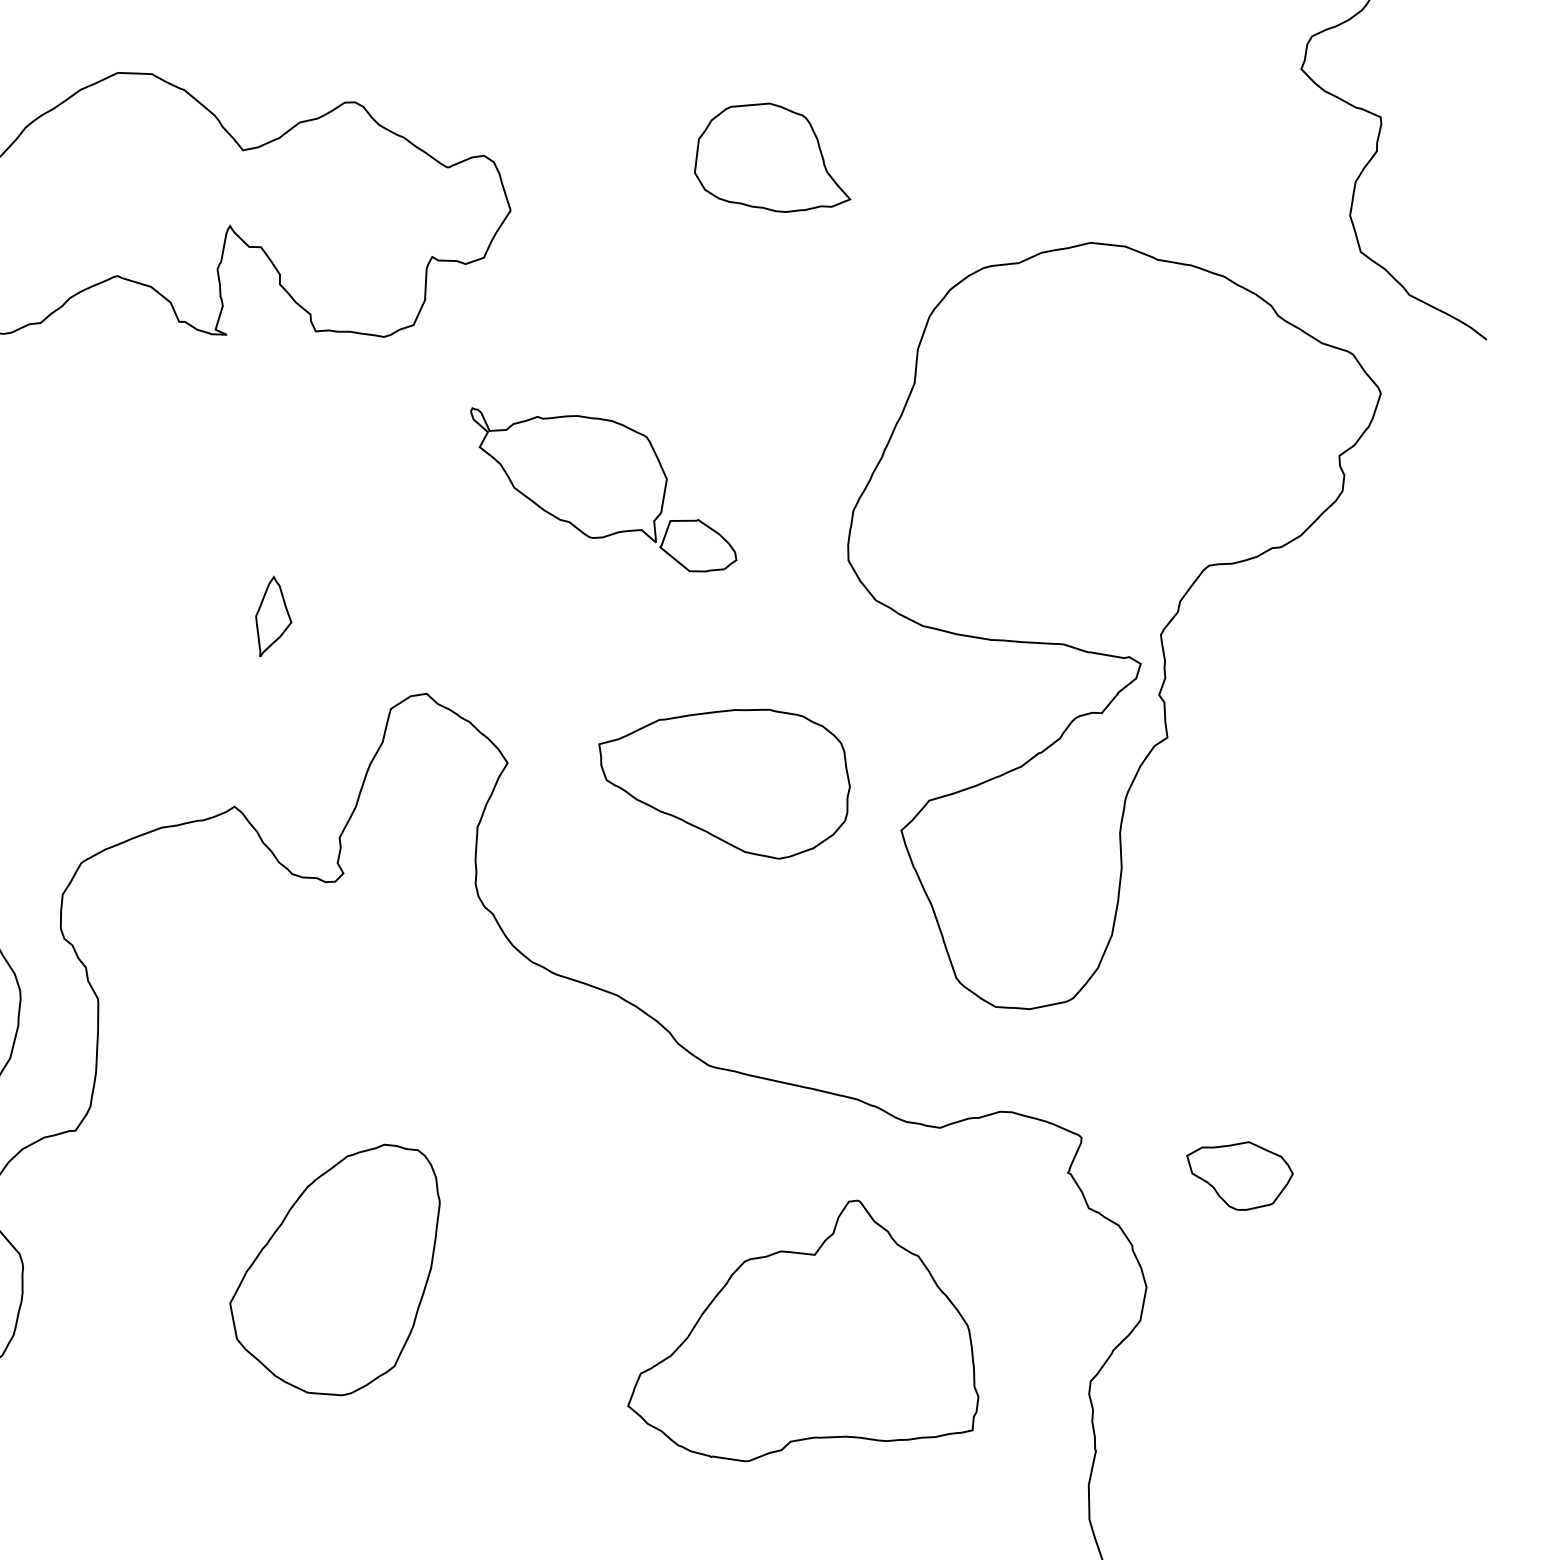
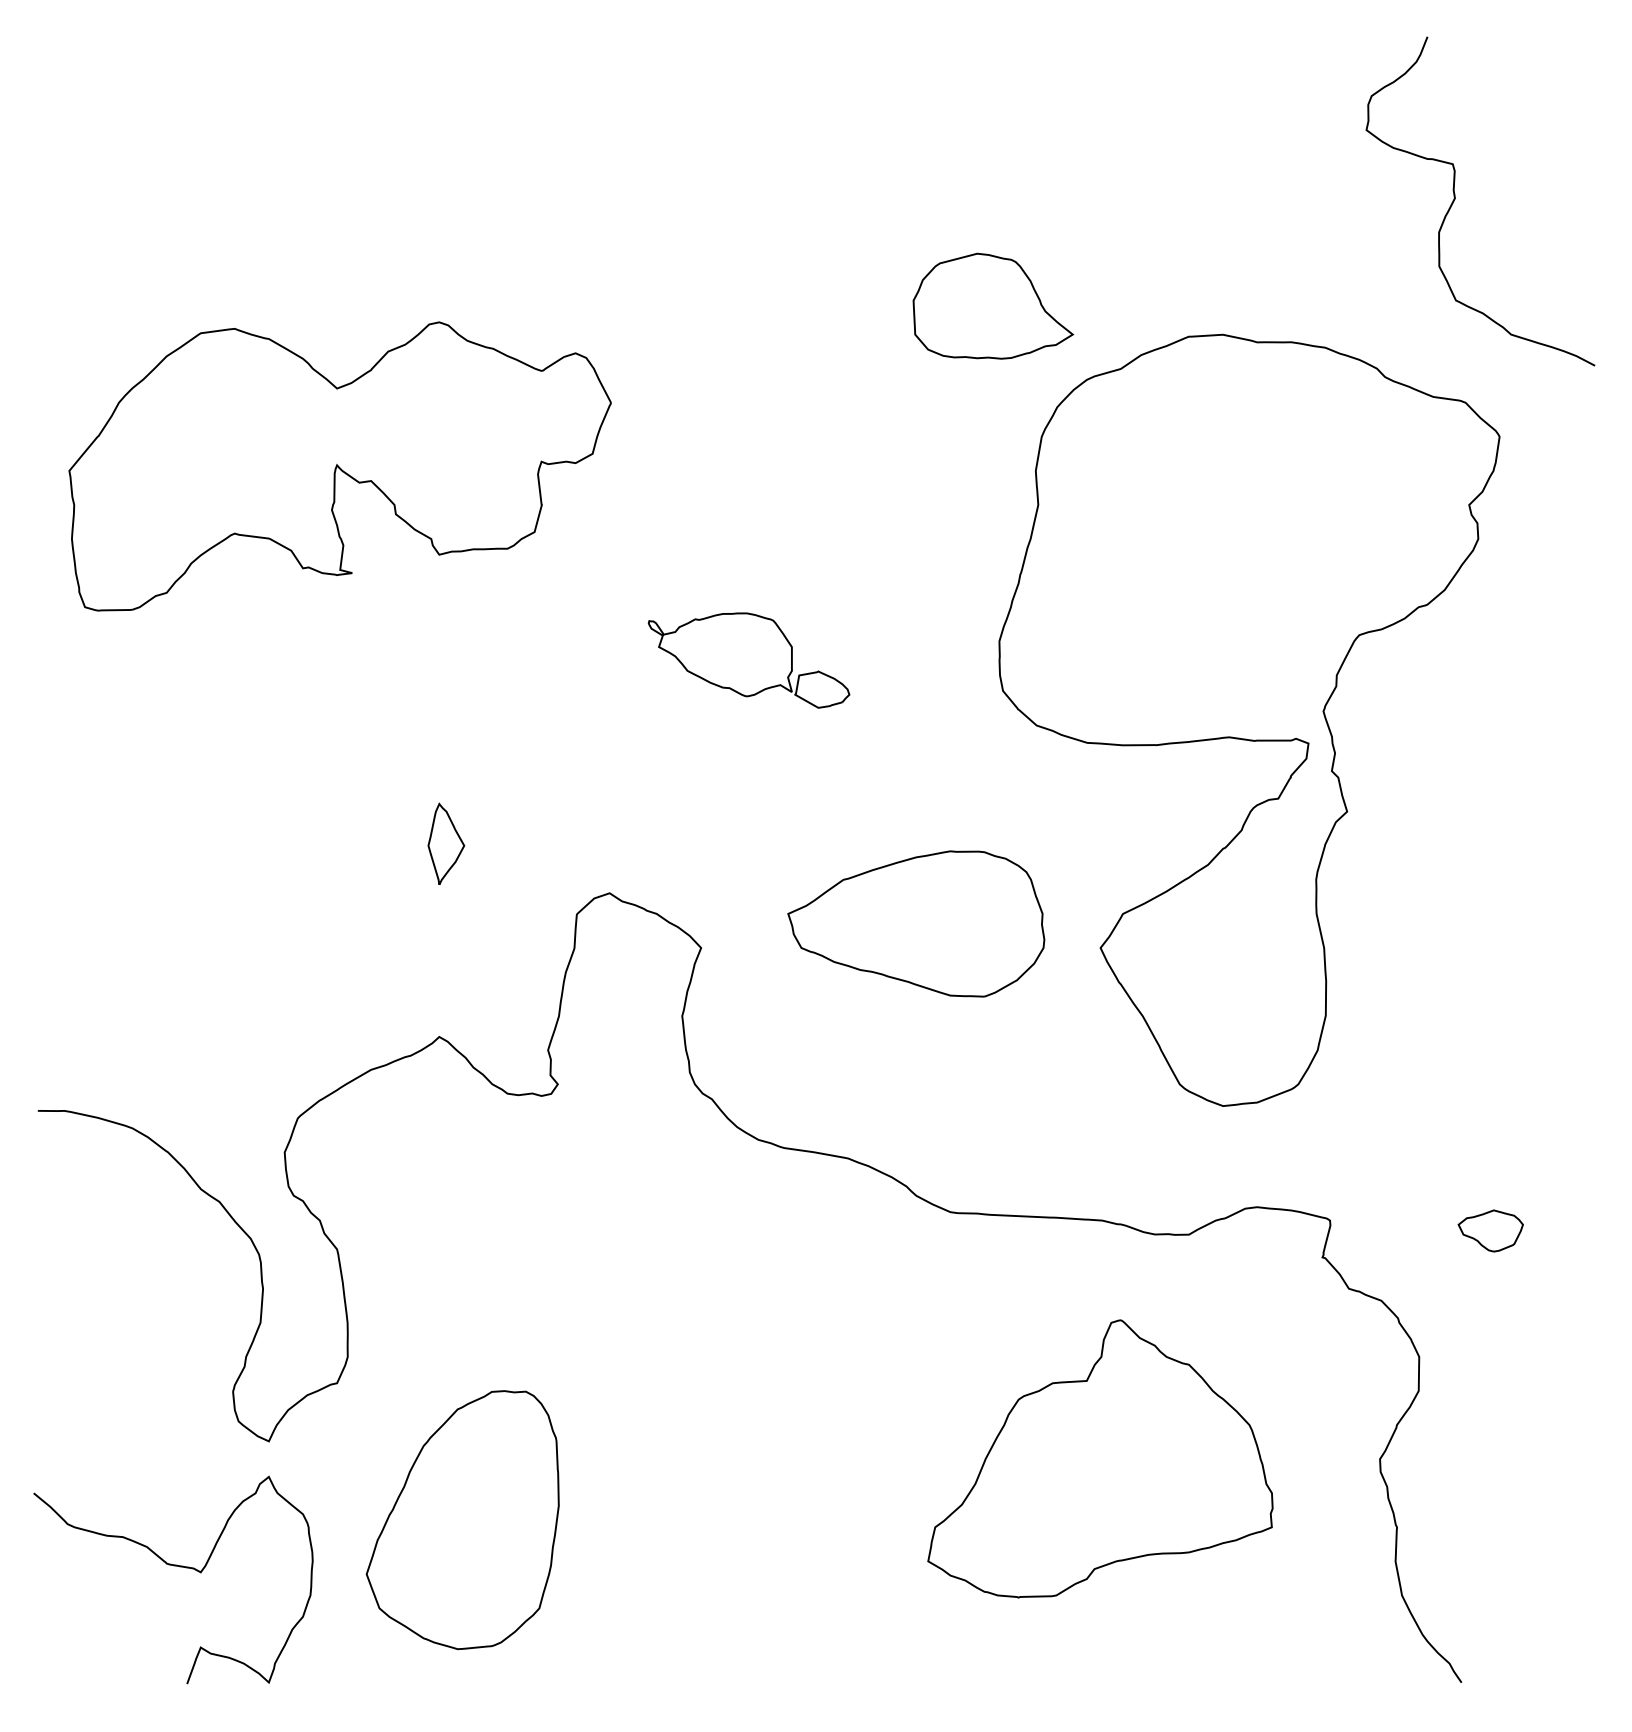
part: (776, 157) -> (993, 305), moved
part: (602, 487) -> (748, 660), size x0.7
part: (1238, 1174) -> (1490, 1230), size x0.6
part: (333, 1265) -> (462, 1519), moved

